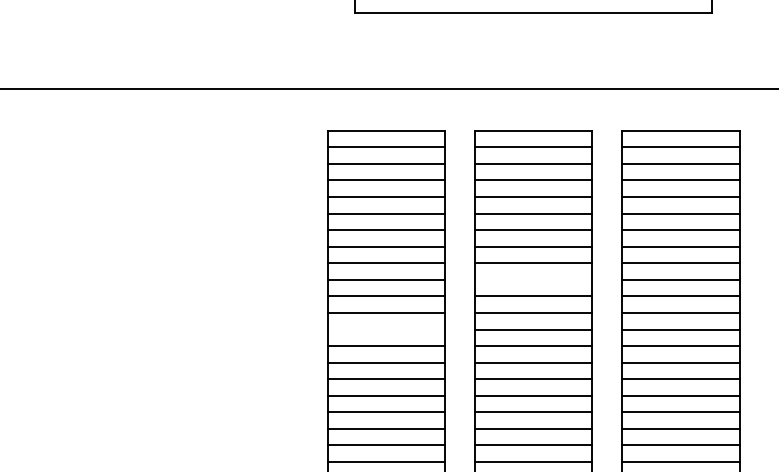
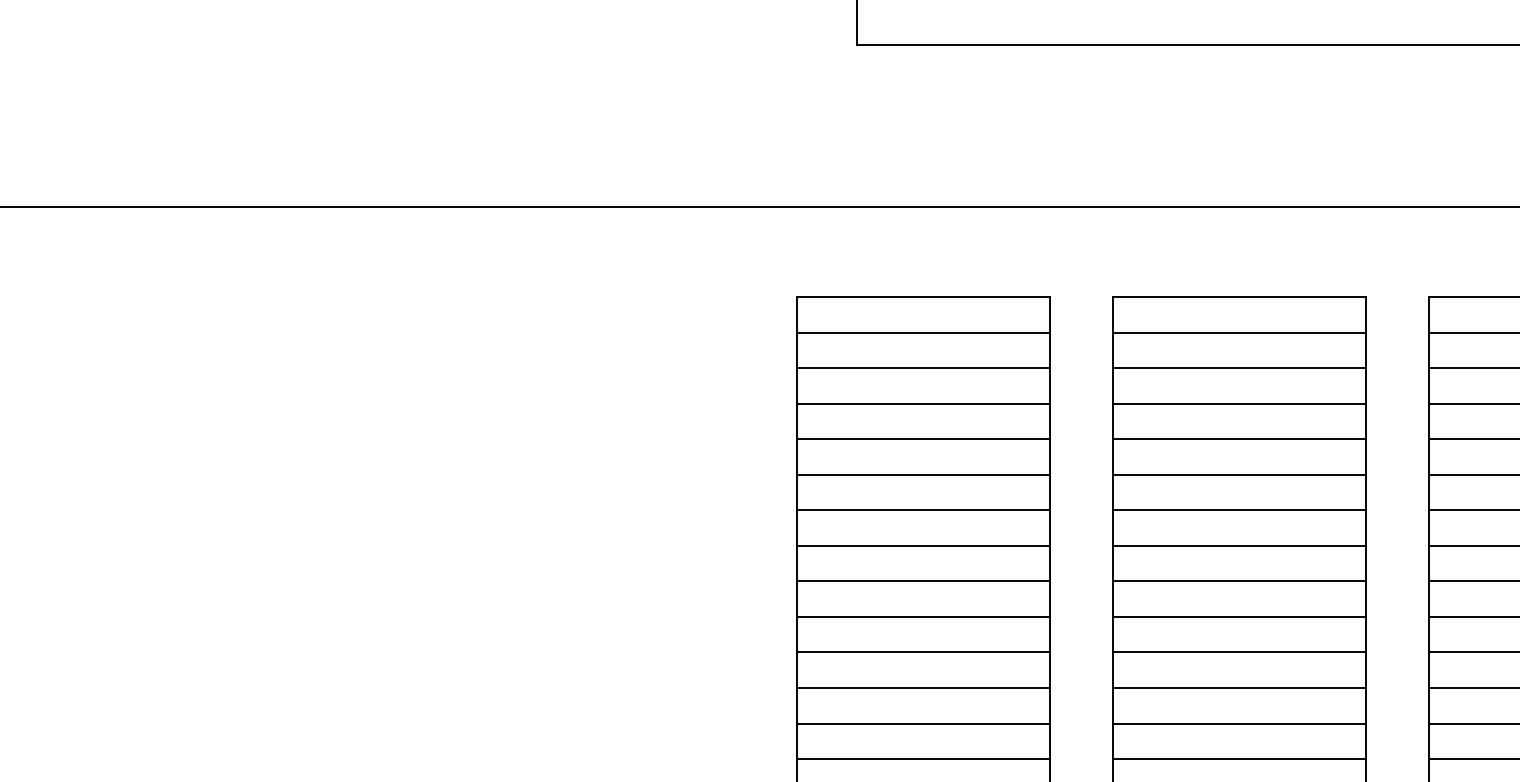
line: (533, 279) -> (1239, 616), added
line: (386, 329) -> (923, 723), added

